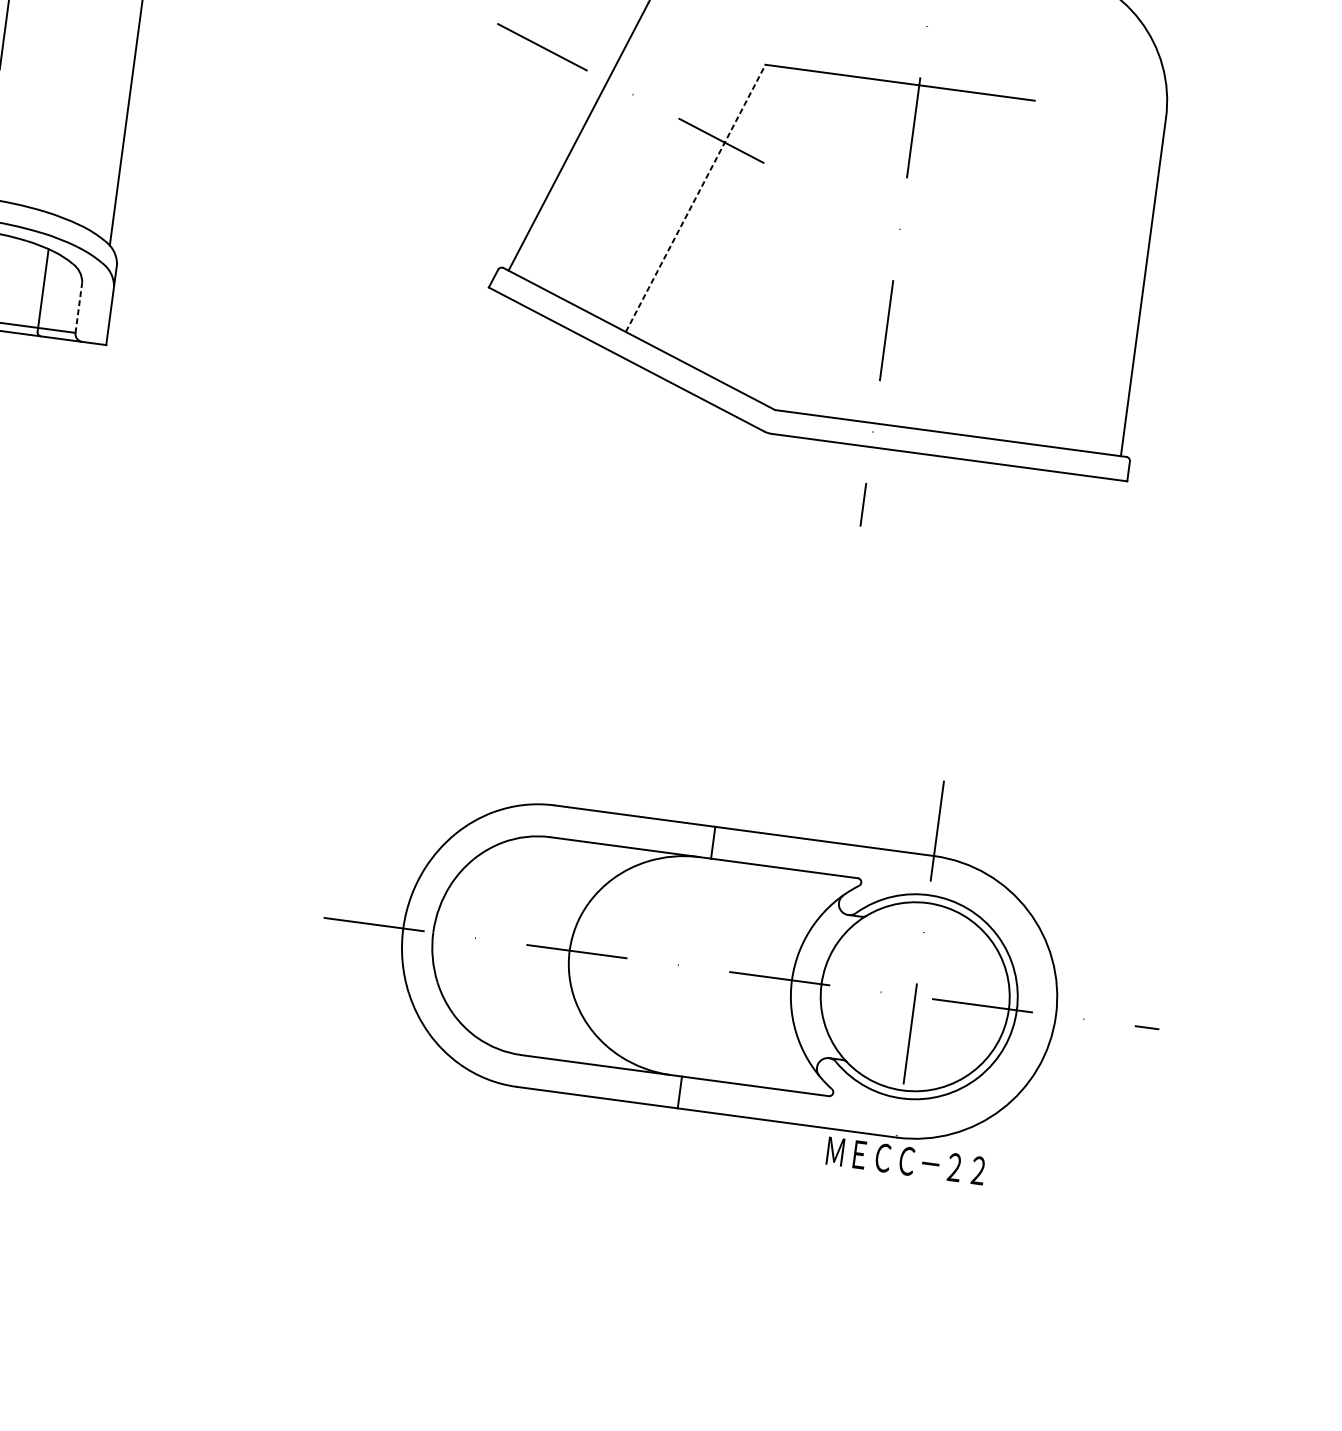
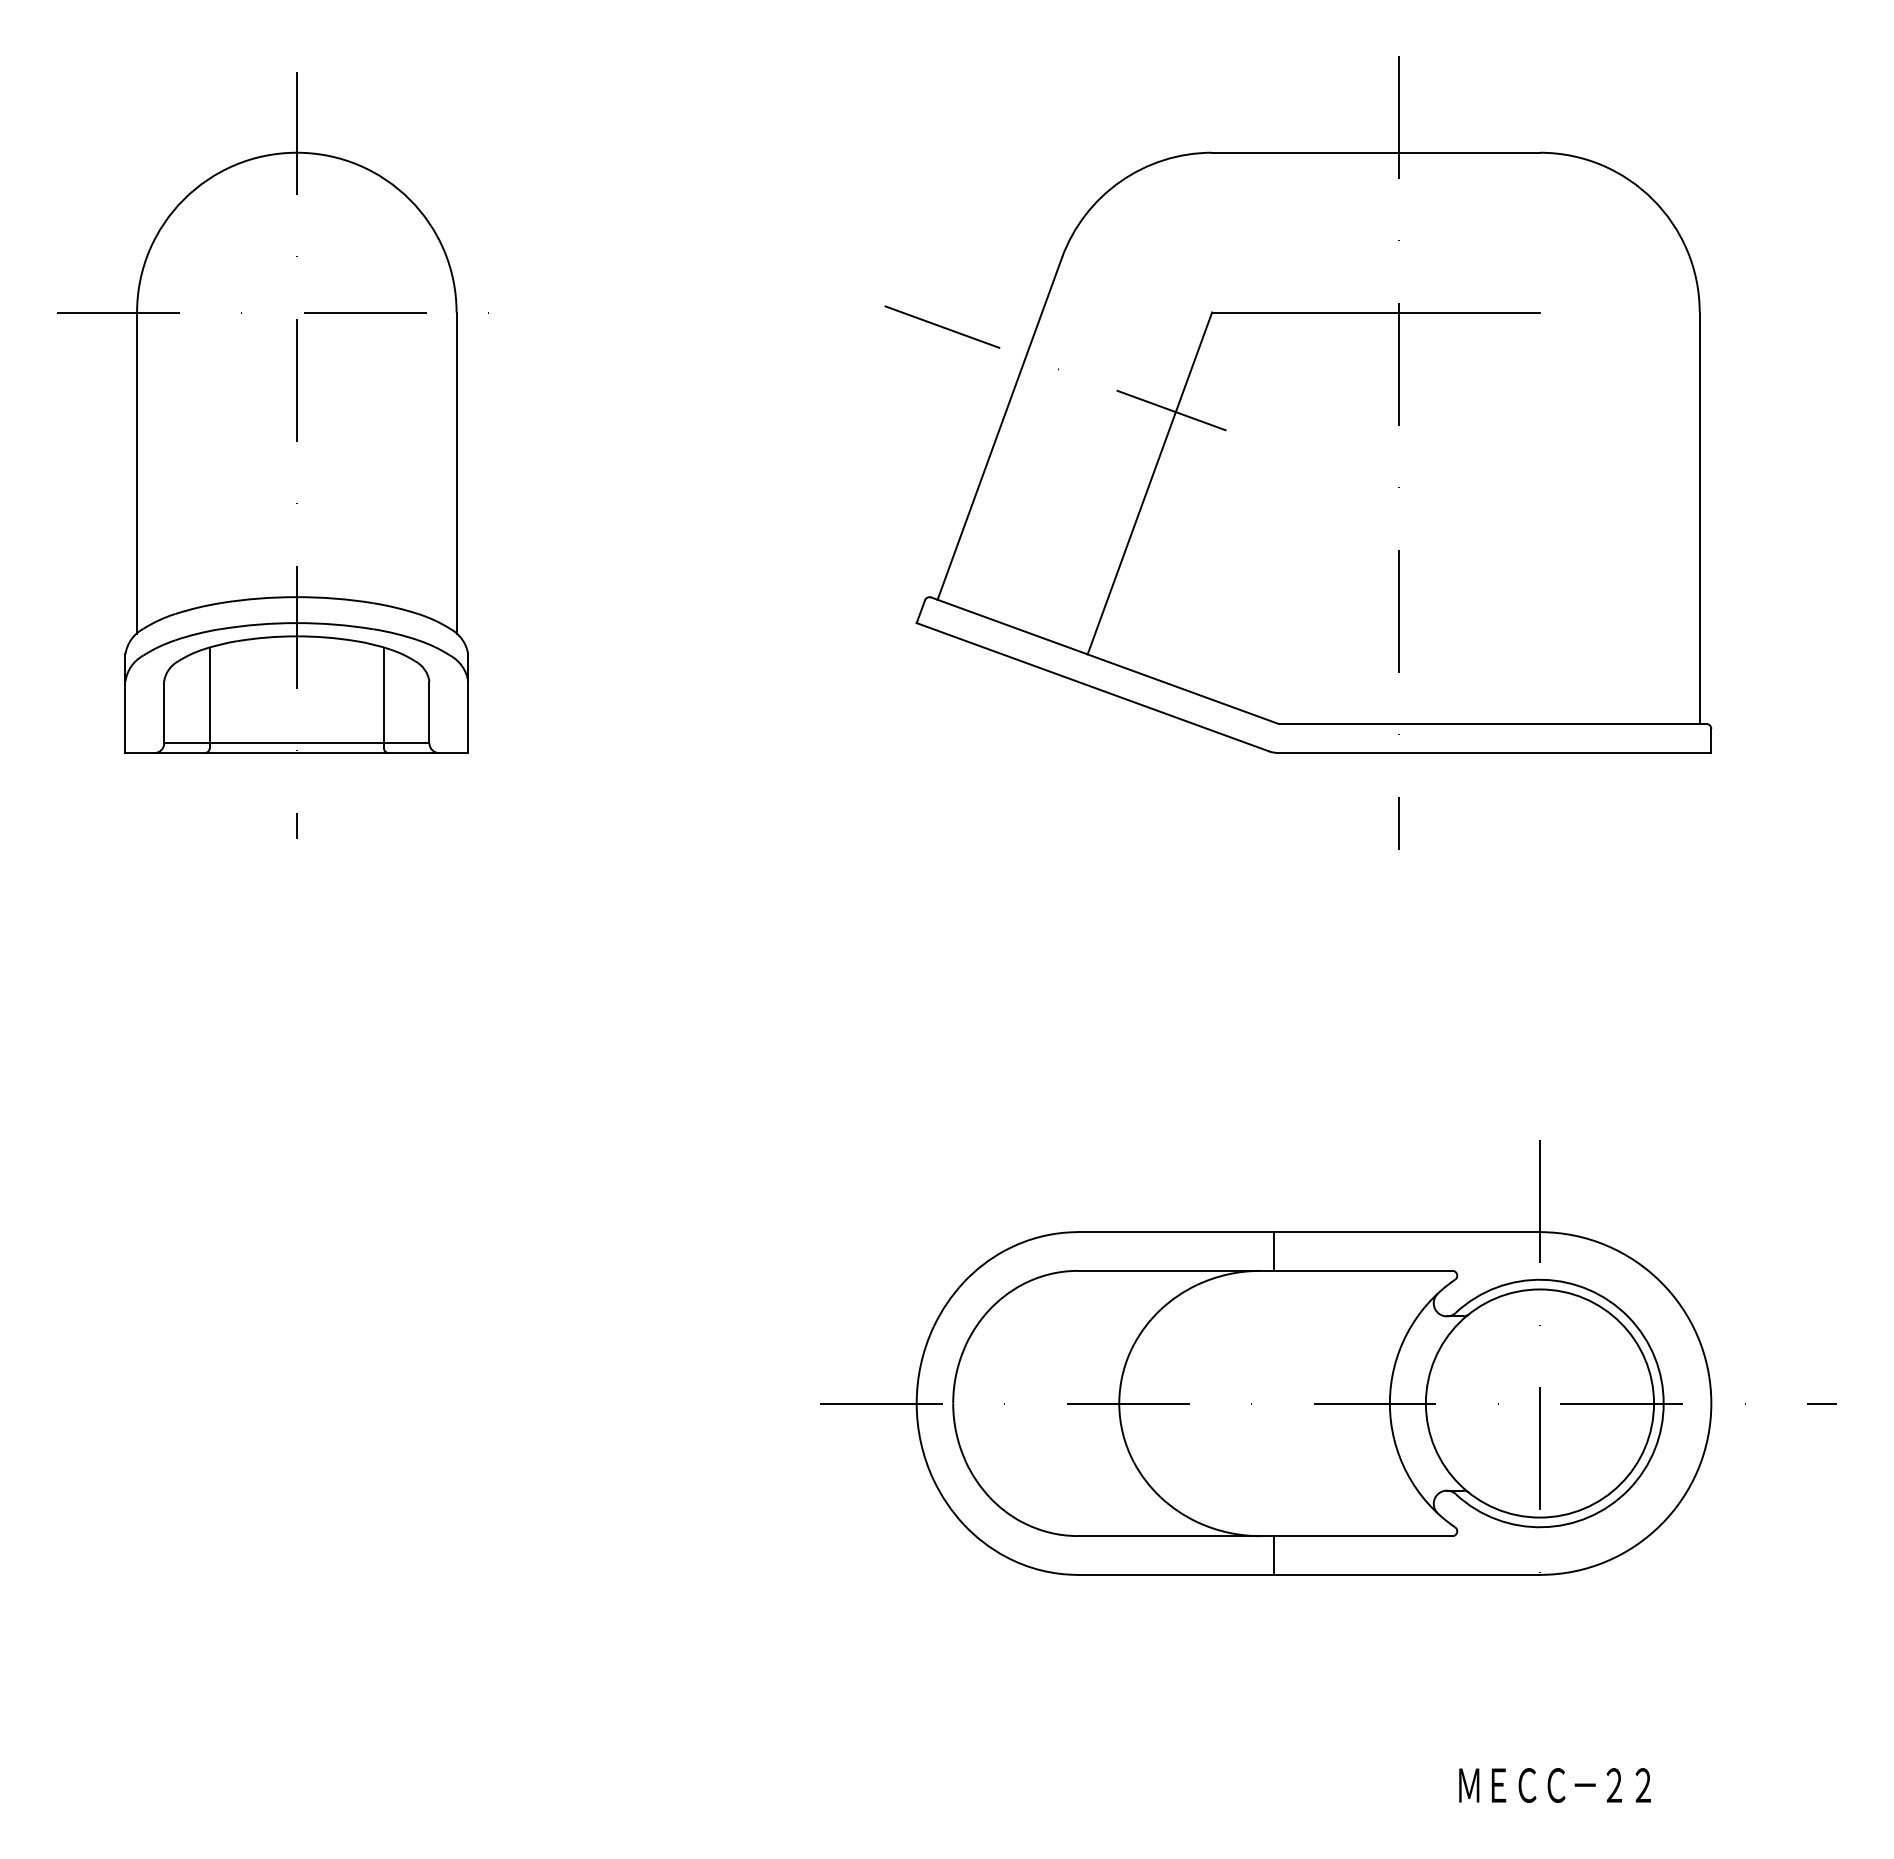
line: (695, 198) -> (1149, 483), dashed -> solid
line: (78, 307) -> (429, 712), dashed -> solid
text: (905, 1160) -> (1554, 1785), moved

